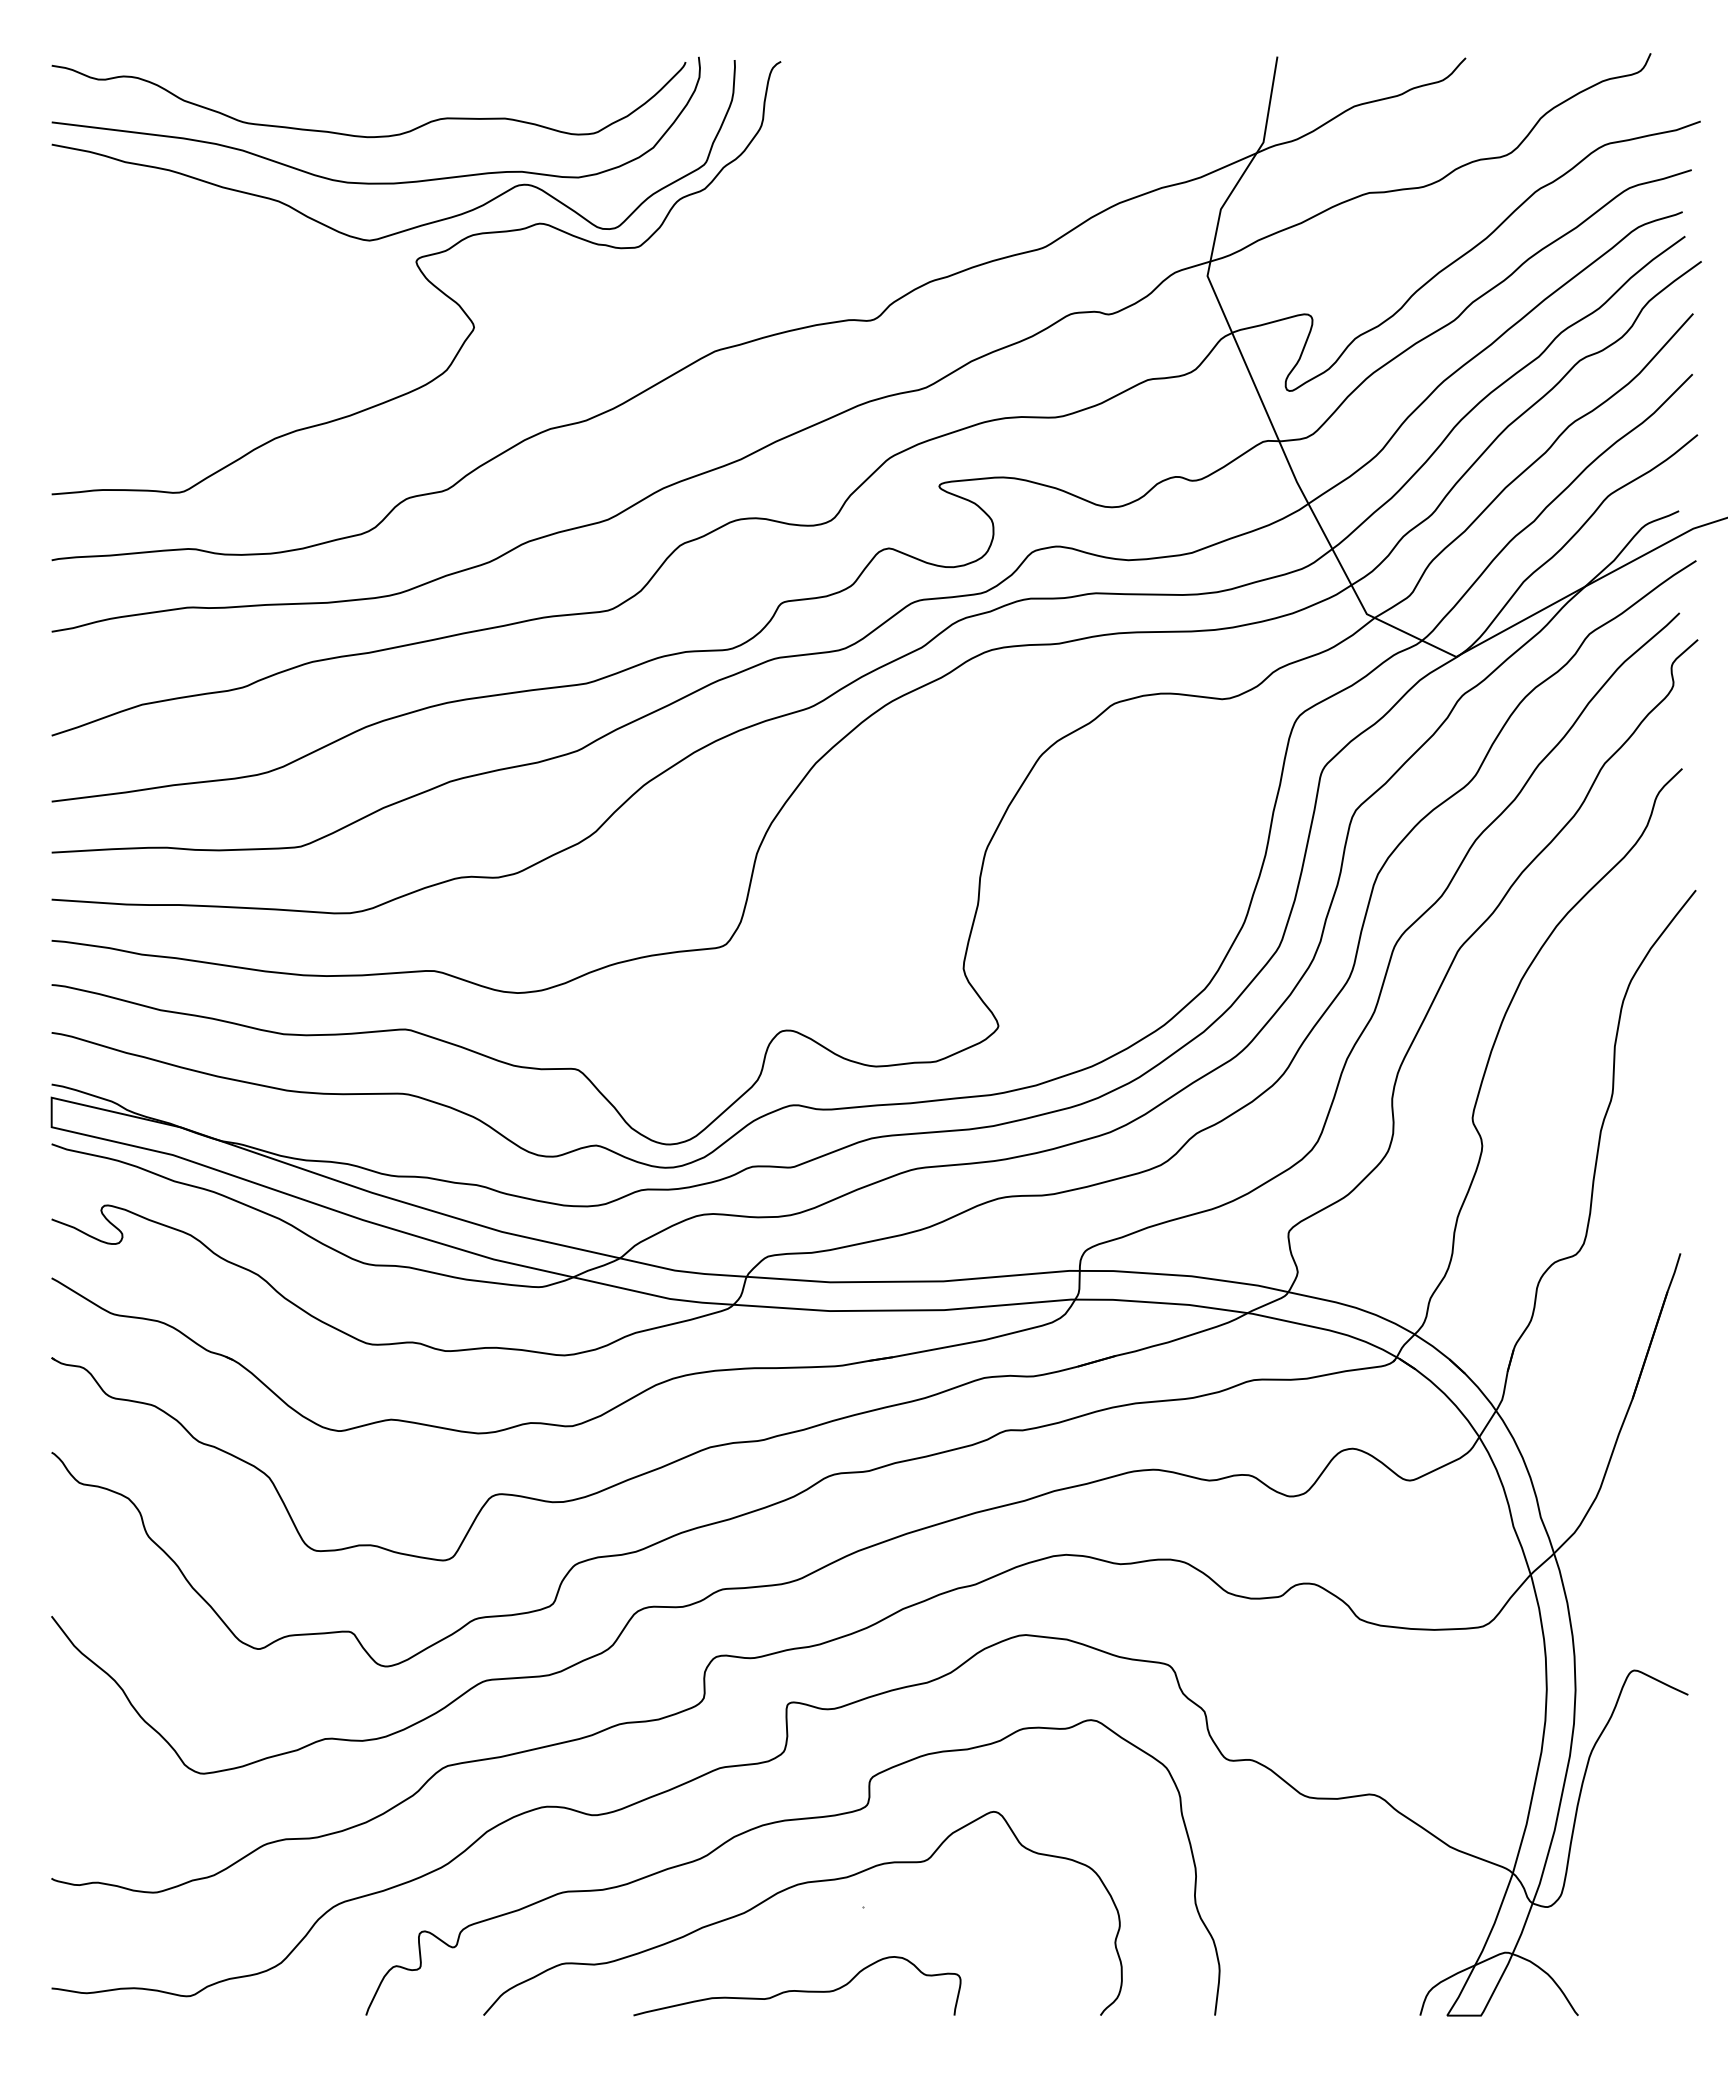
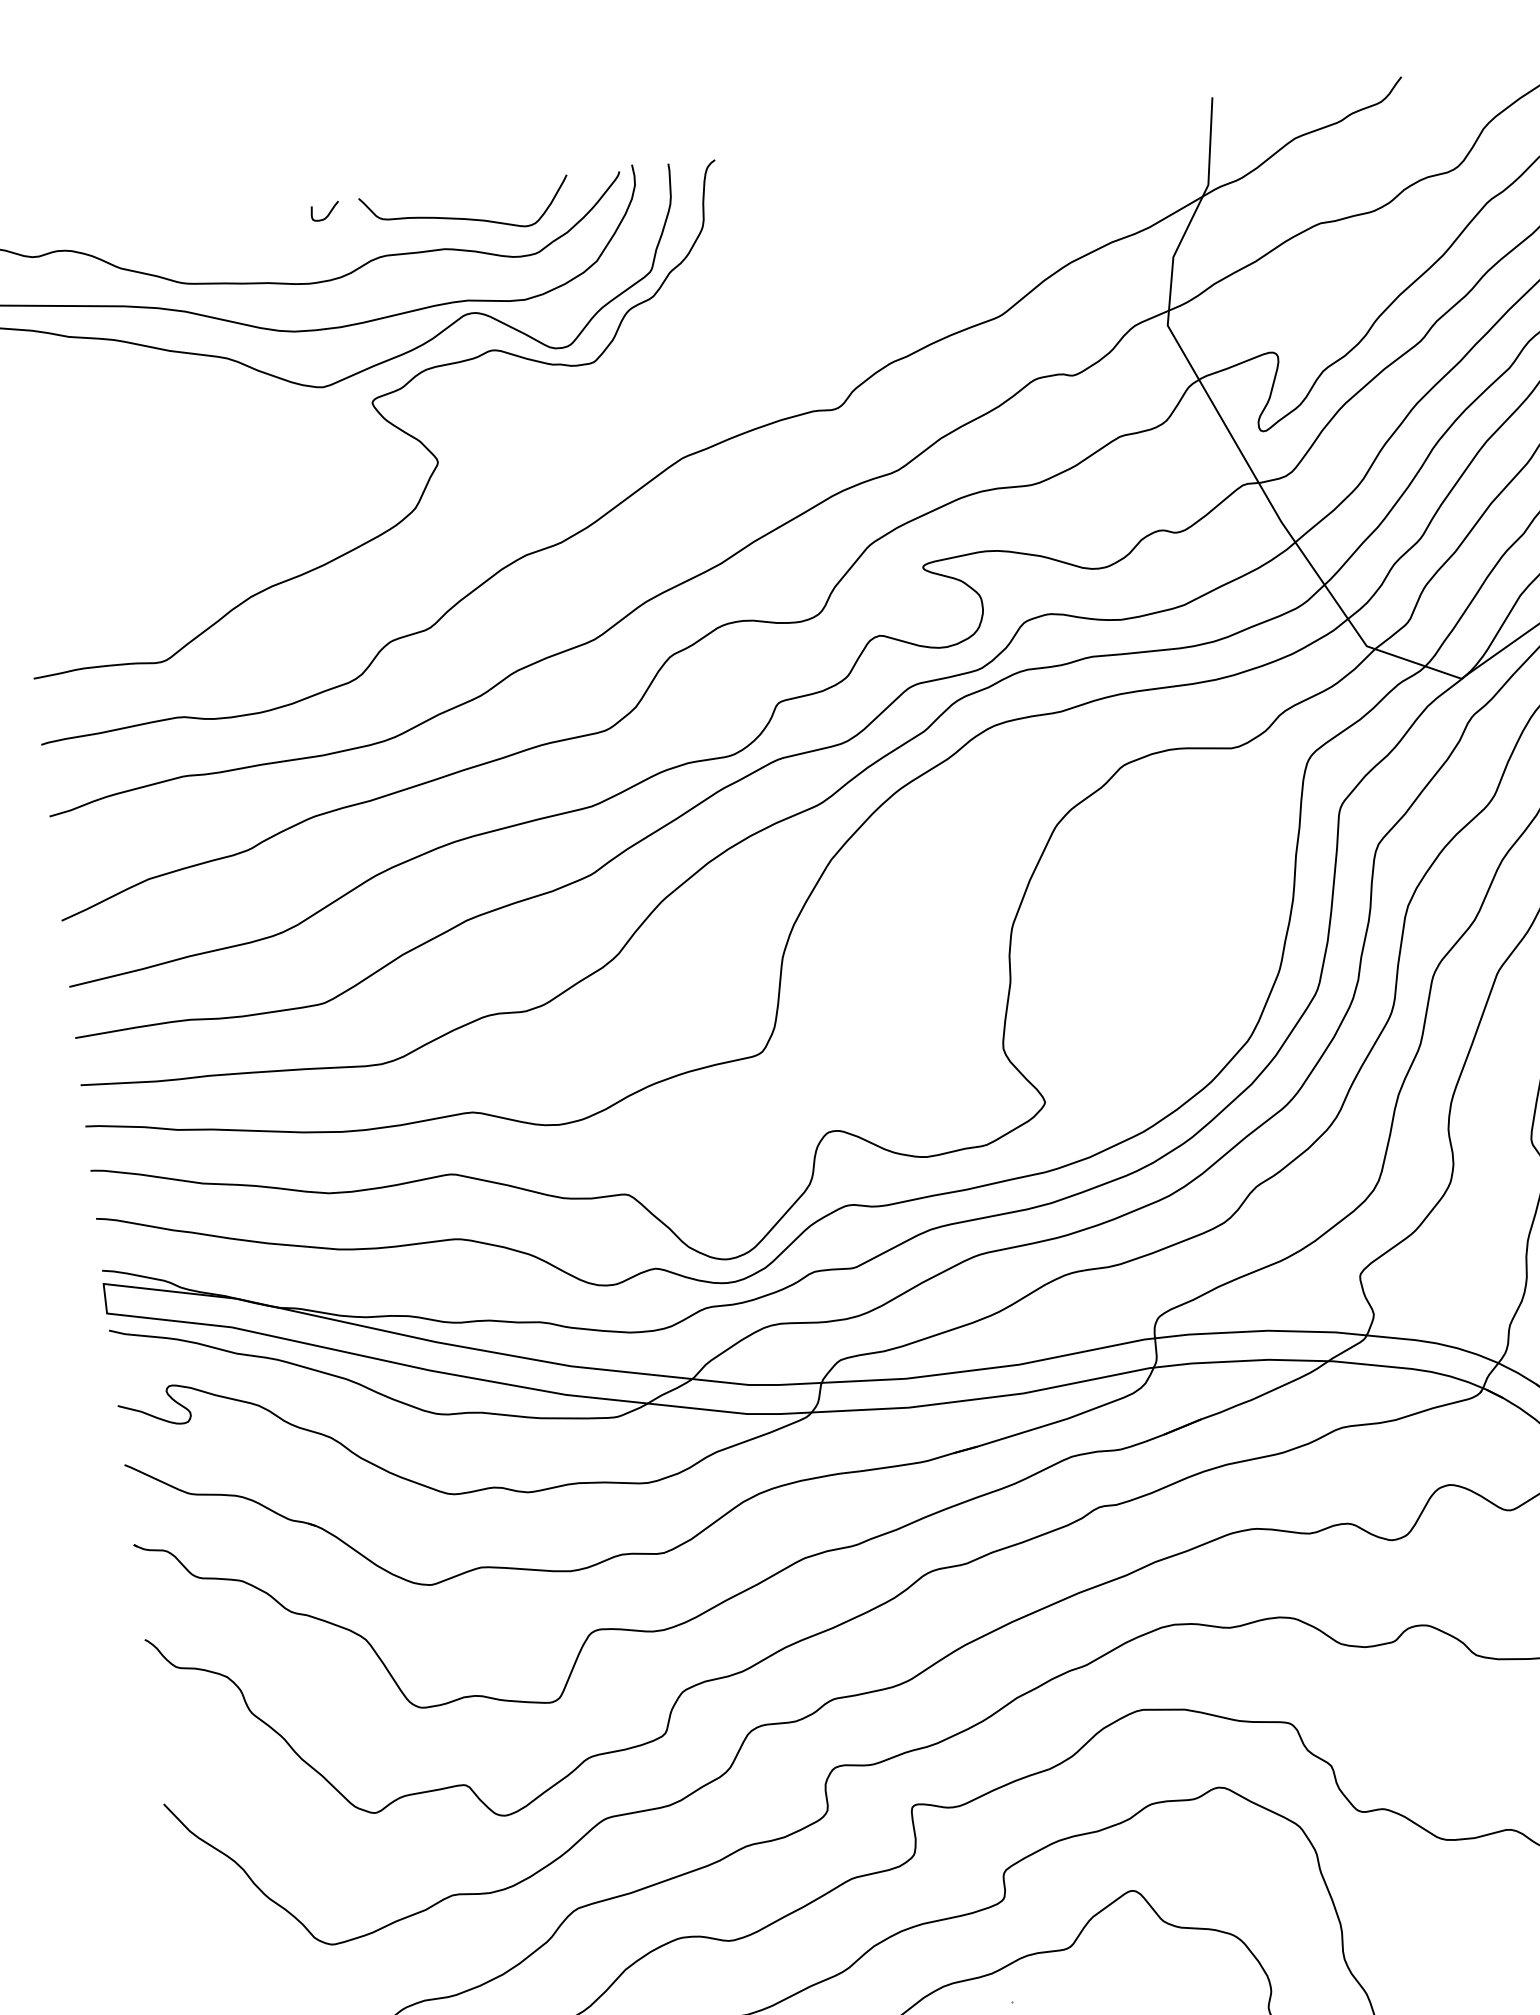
curve: (394, 70) -> (328, 213), added
curve: (529, 90) -> (466, 218), added

